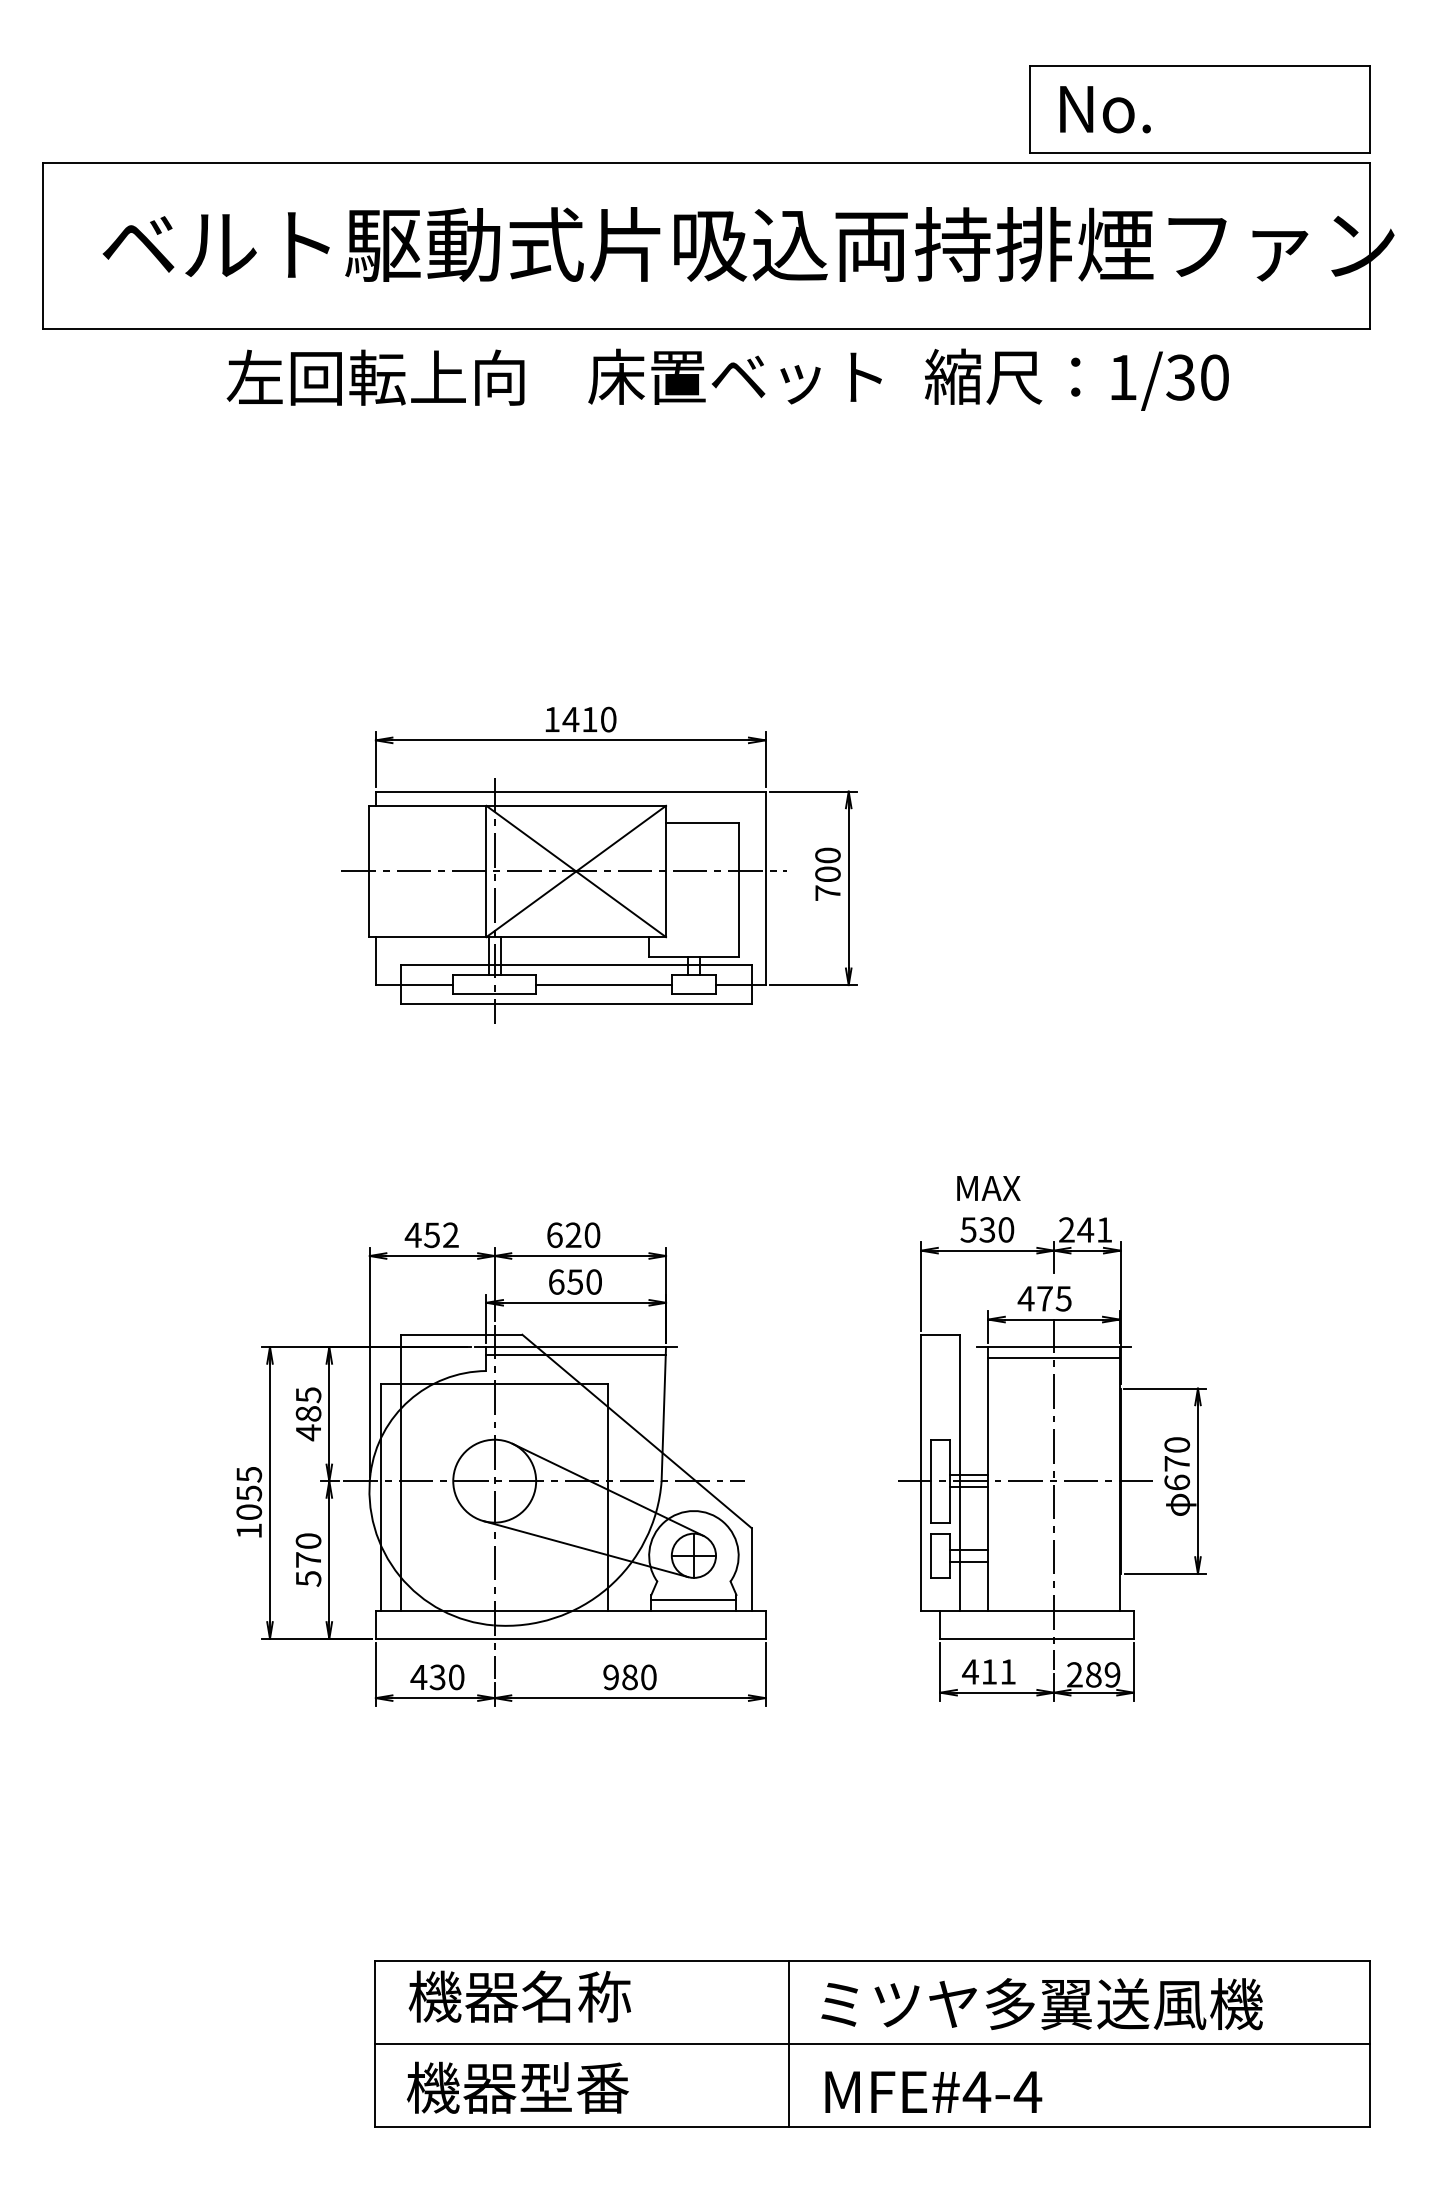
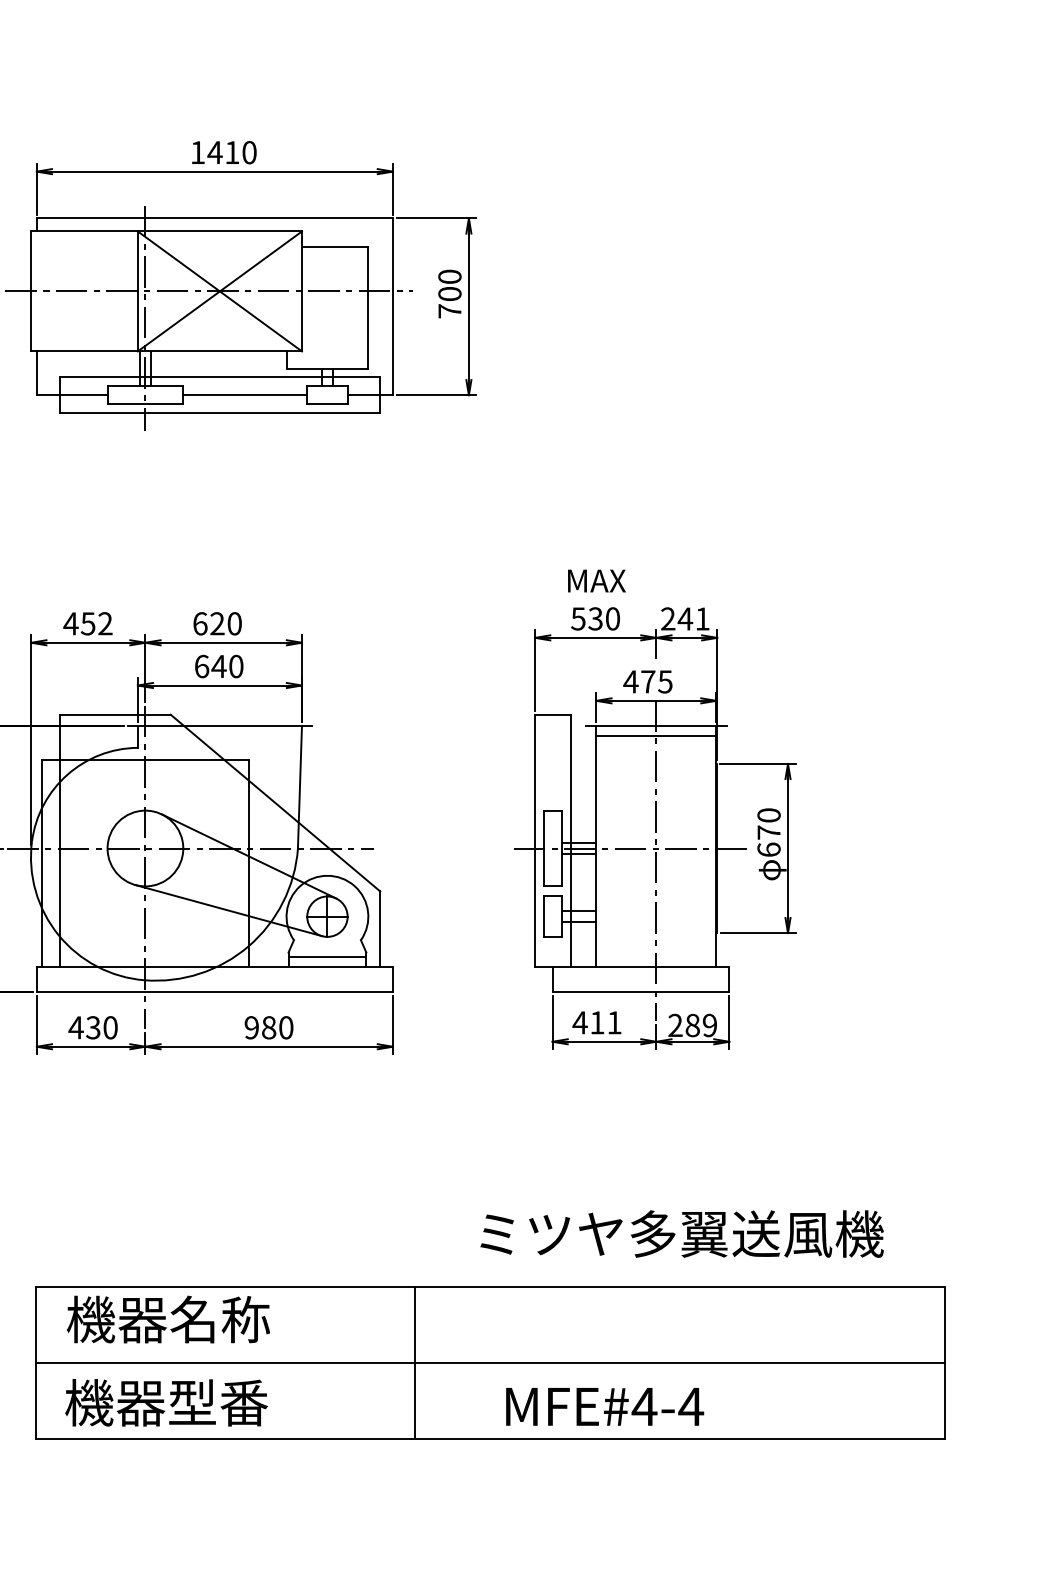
text: (574, 1281) -> (218, 666), 650 -> 640
line: (575, 1355) -> (219, 733), removed
text: (1041, 2004) -> (681, 1234), moved
text: (933, 2091) -> (604, 1406), moved

